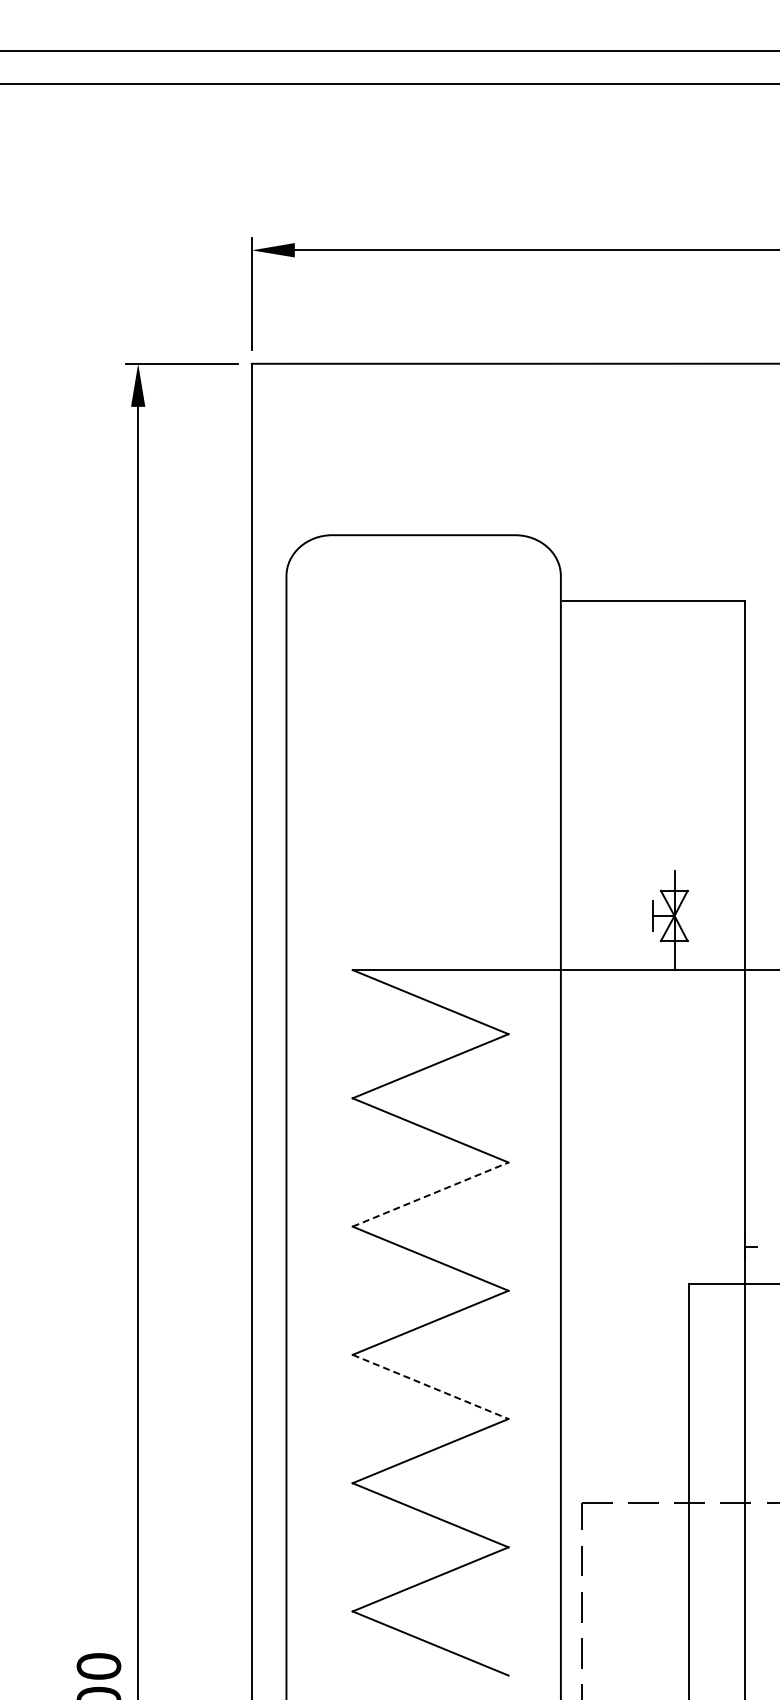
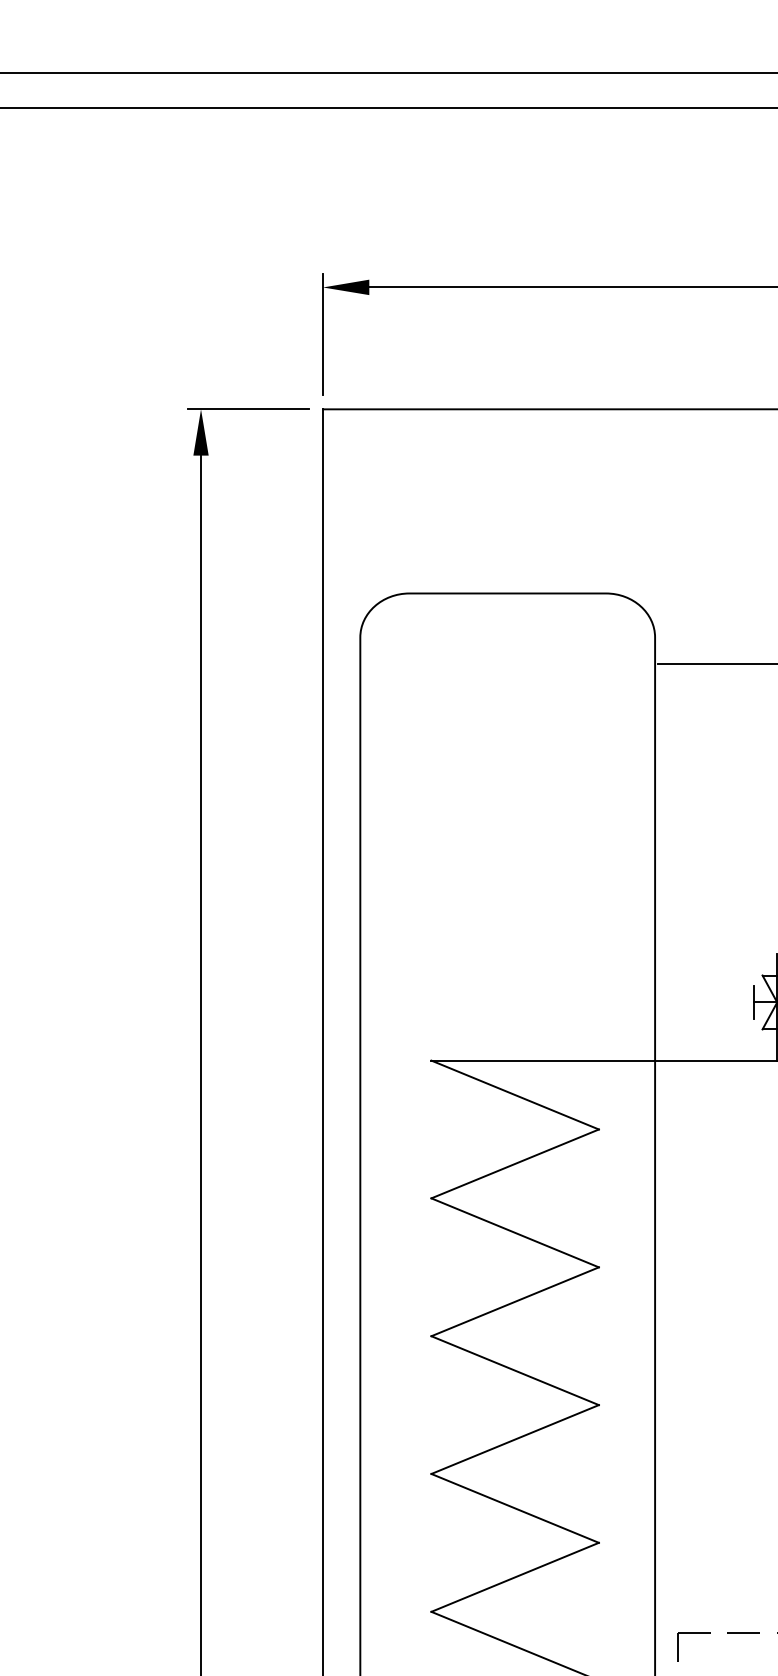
line: (431, 1194) -> (516, 1301), dashed -> solid
line: (431, 1387) -> (516, 1509), dashed -> solid

